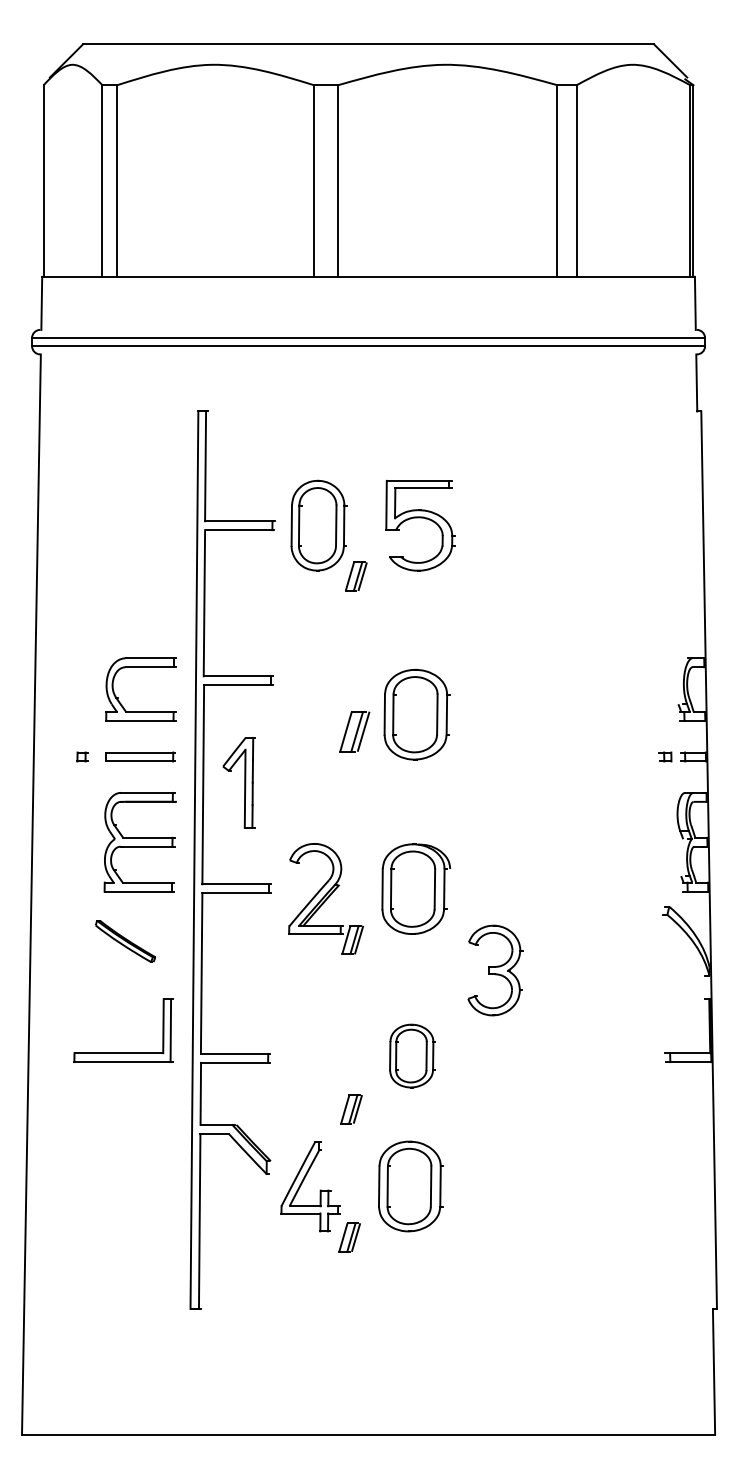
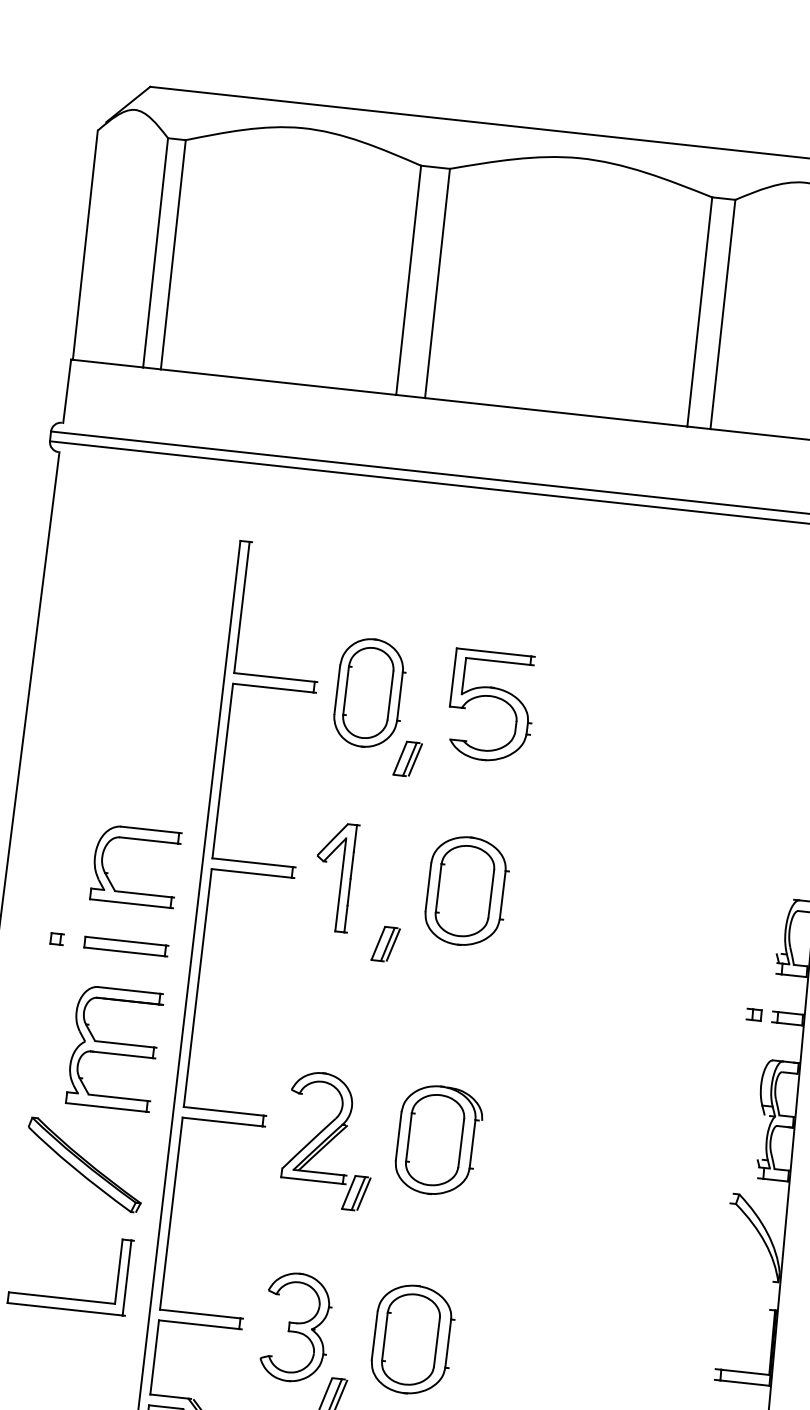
part: (416, 714) -> (466, 891), moved
part: (354, 731) -> (385, 943), size x0.71
part: (238, 782) -> (333, 876), moved
part: (125, 941) -> (84, 1165), size x1.67
part: (495, 970) -> (296, 1327), moved
part: (412, 1055) -> (412, 1339), size x1.43

